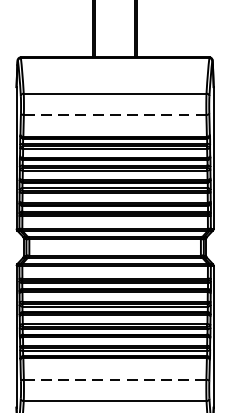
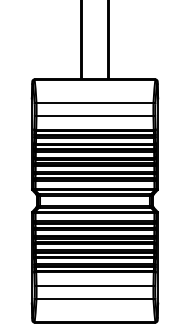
line: (115, 115) -> (95, 116), dashed -> solid
line: (114, 379) -> (94, 285), dashed -> solid

